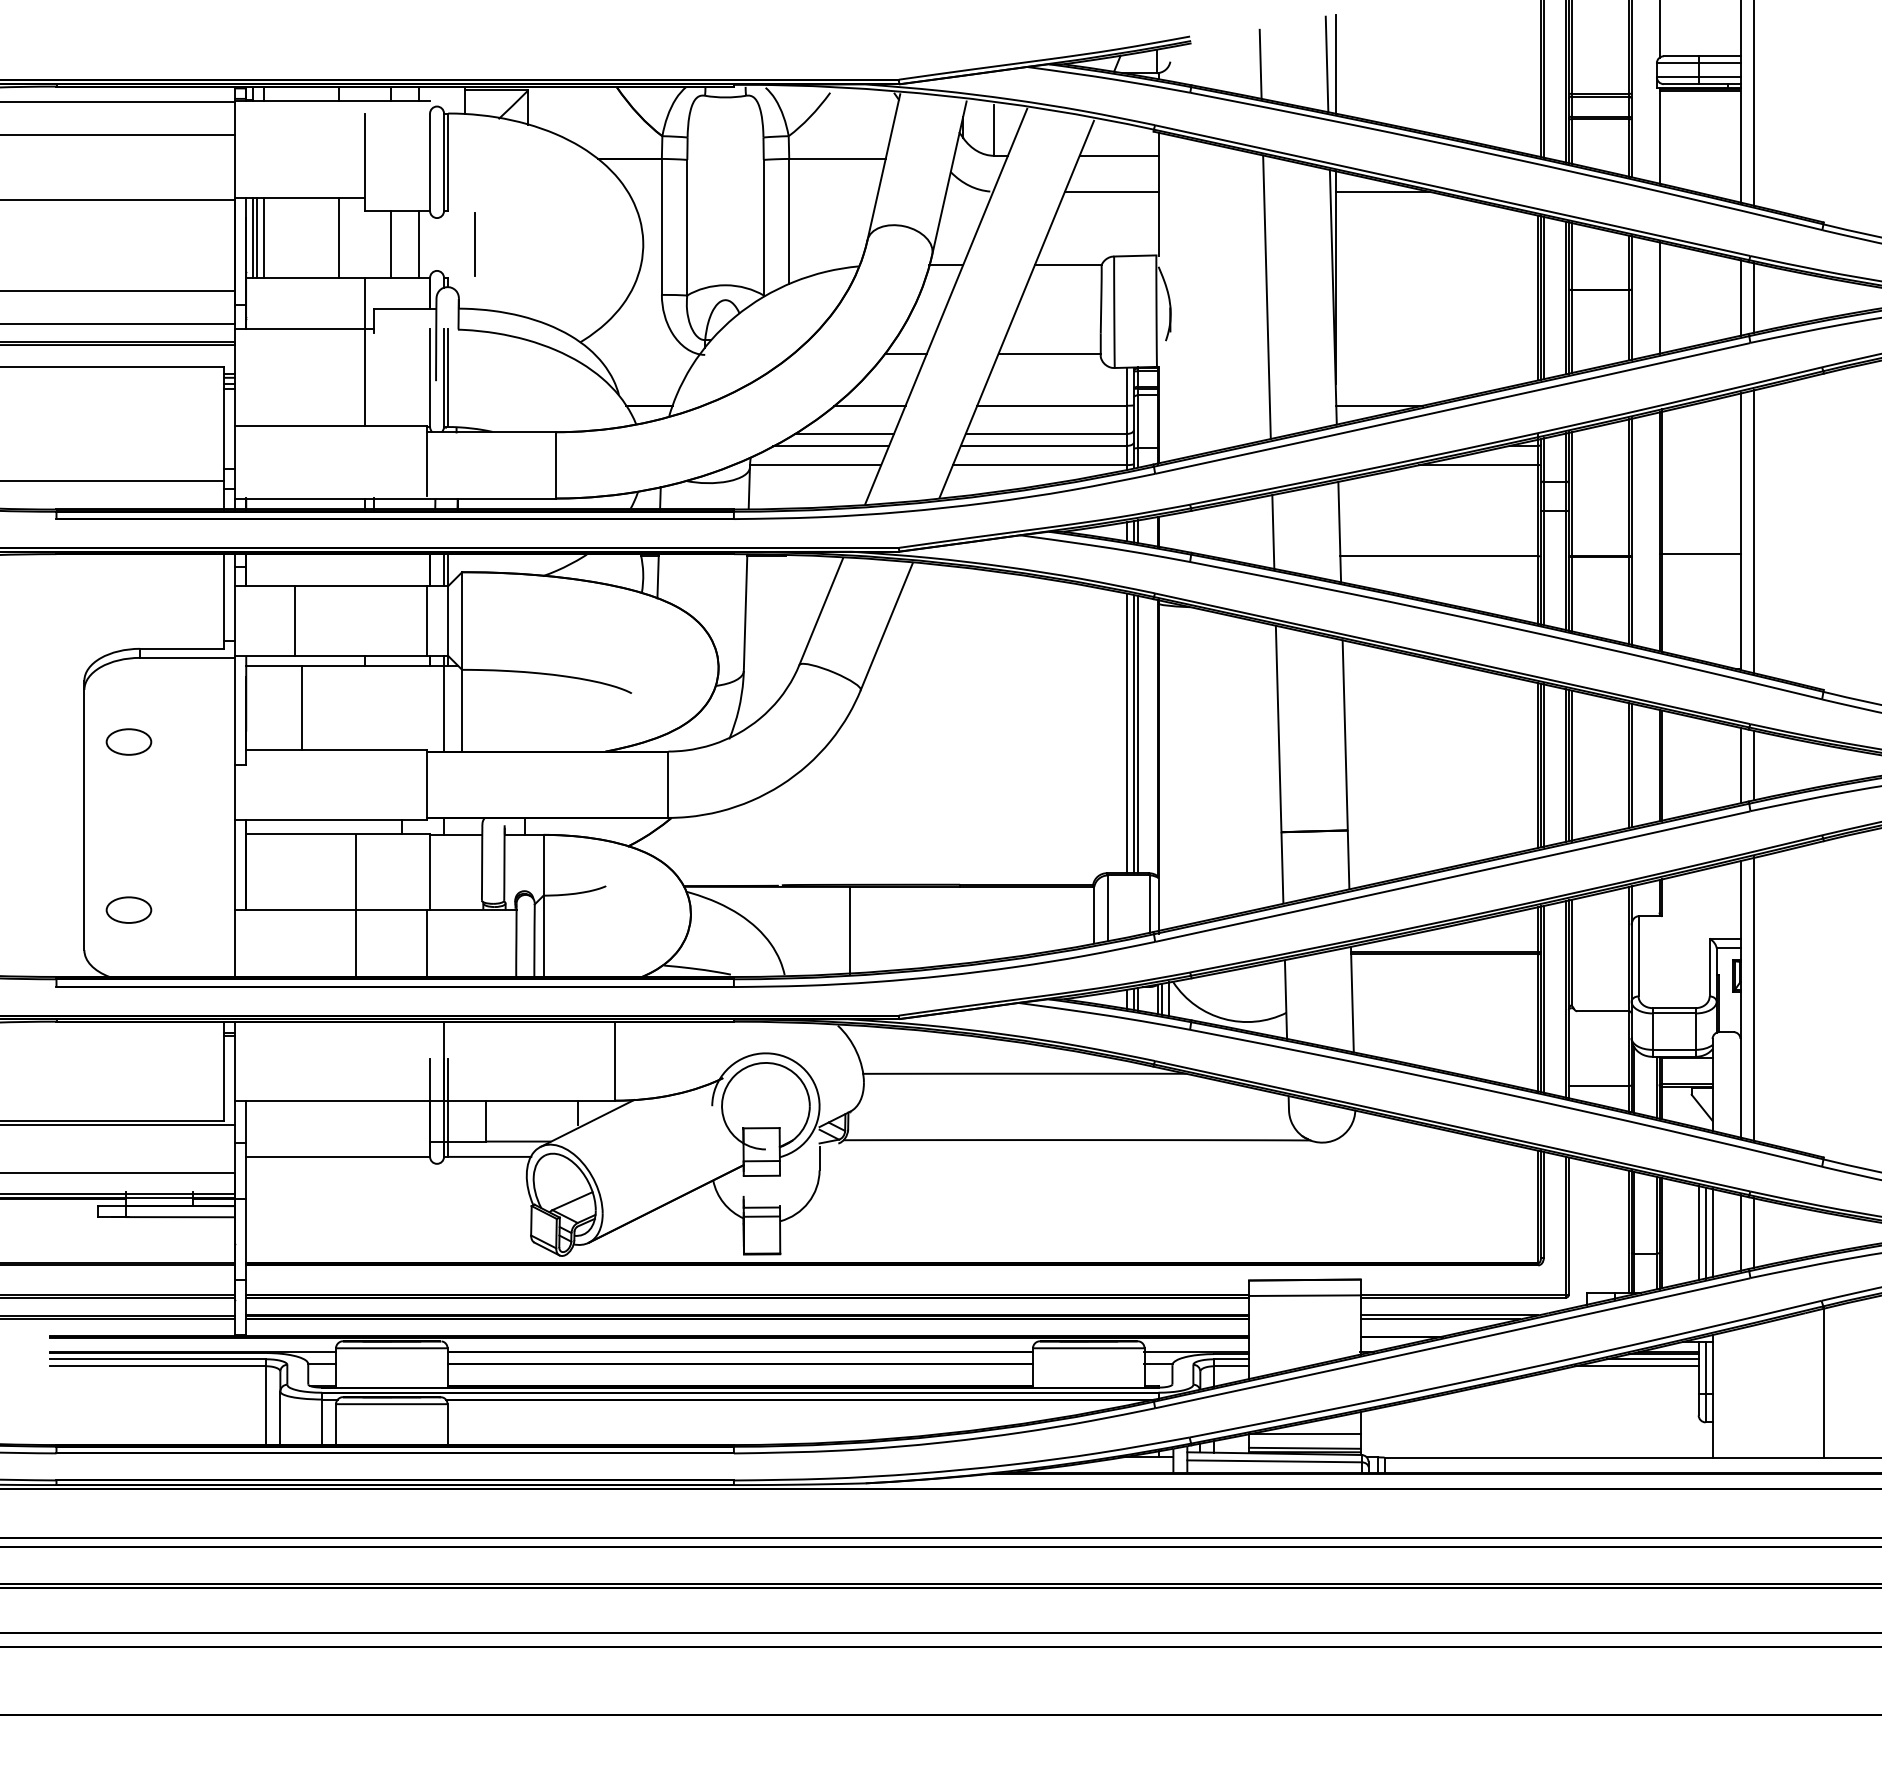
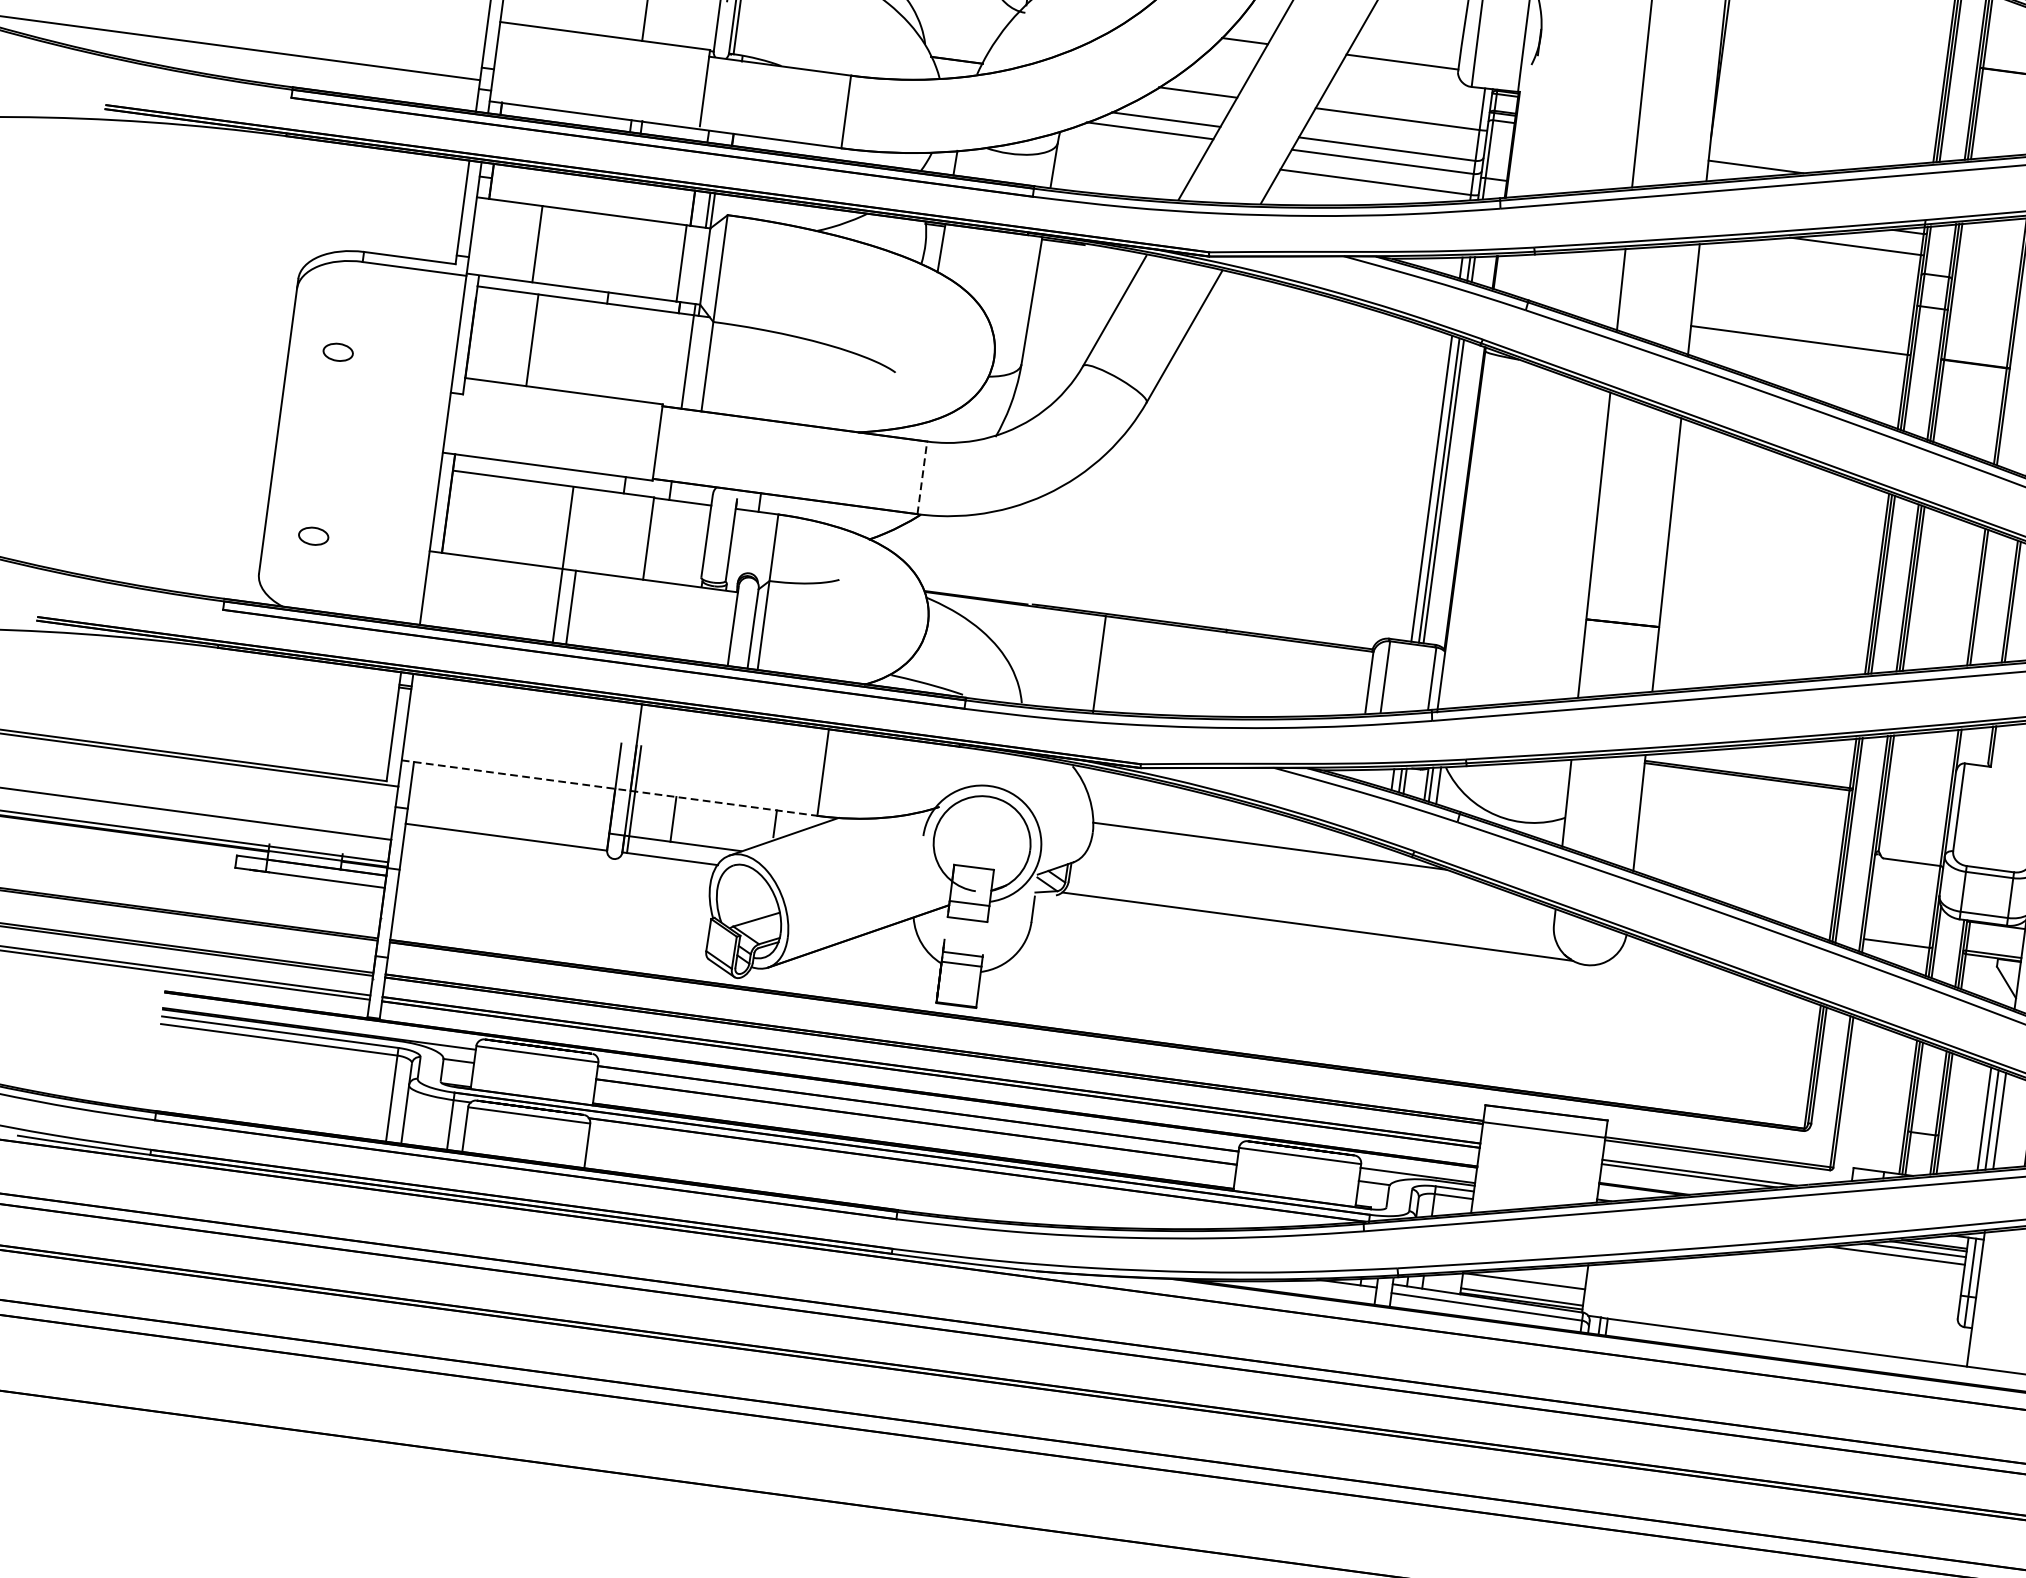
line: (815, 465) -> (1129, 149), removed
part: (128, 741) -> (337, 351), size x0.6
line: (668, 784) -> (922, 477), solid -> dashed
part: (128, 909) -> (313, 535), size x0.6
line: (426, 942) -> (571, 606), moved
line: (424, 1100) -> (609, 787), solid -> dashed

